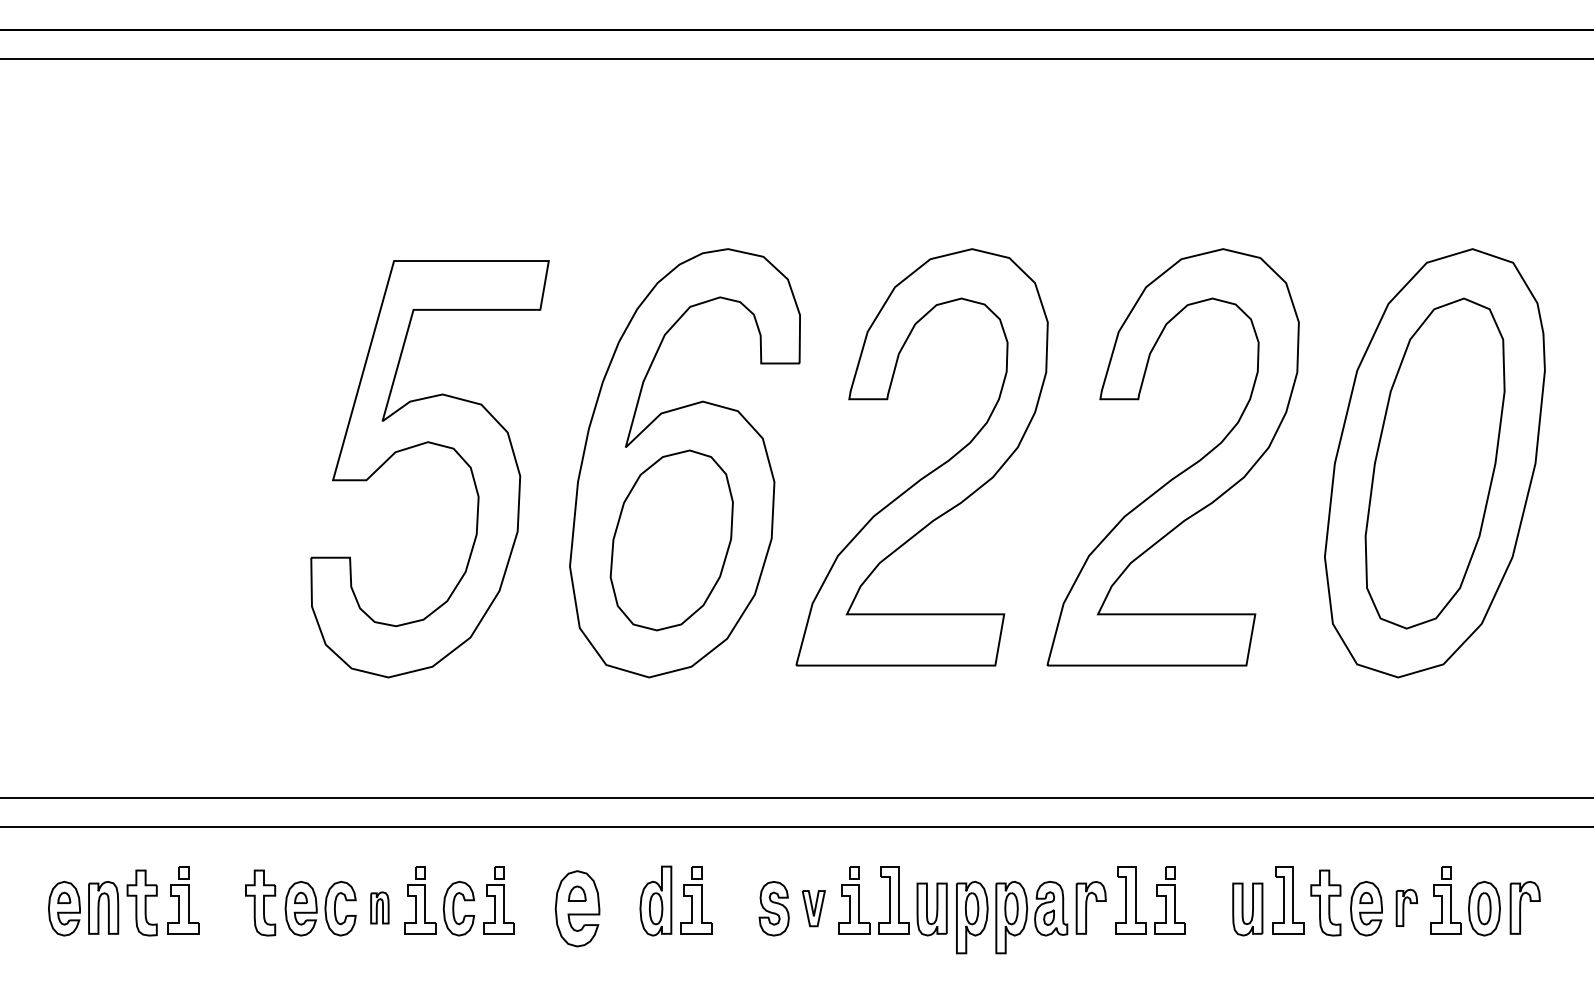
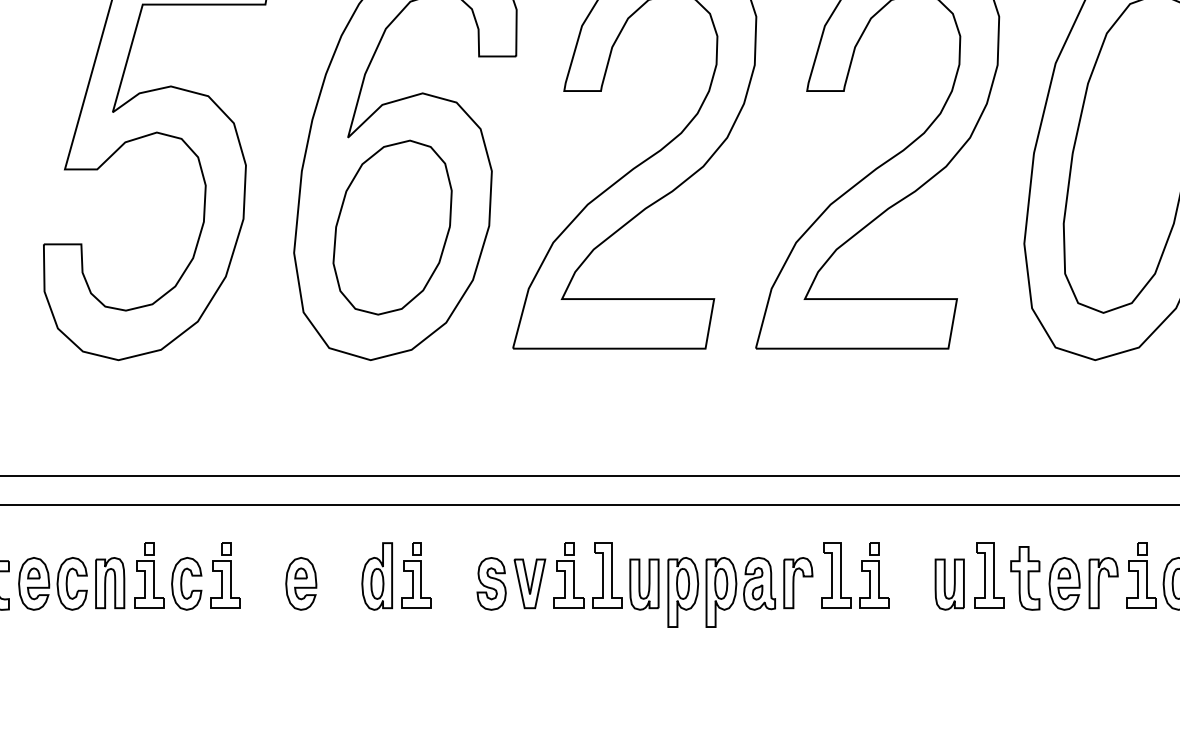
part: (379, 907) -> (109, 582), size x1.67
part: (1406, 907) -> (1103, 582), size x1.43
part: (576, 908) -> (300, 583), size x0.71
part: (813, 908) -> (529, 583), size x1.43

